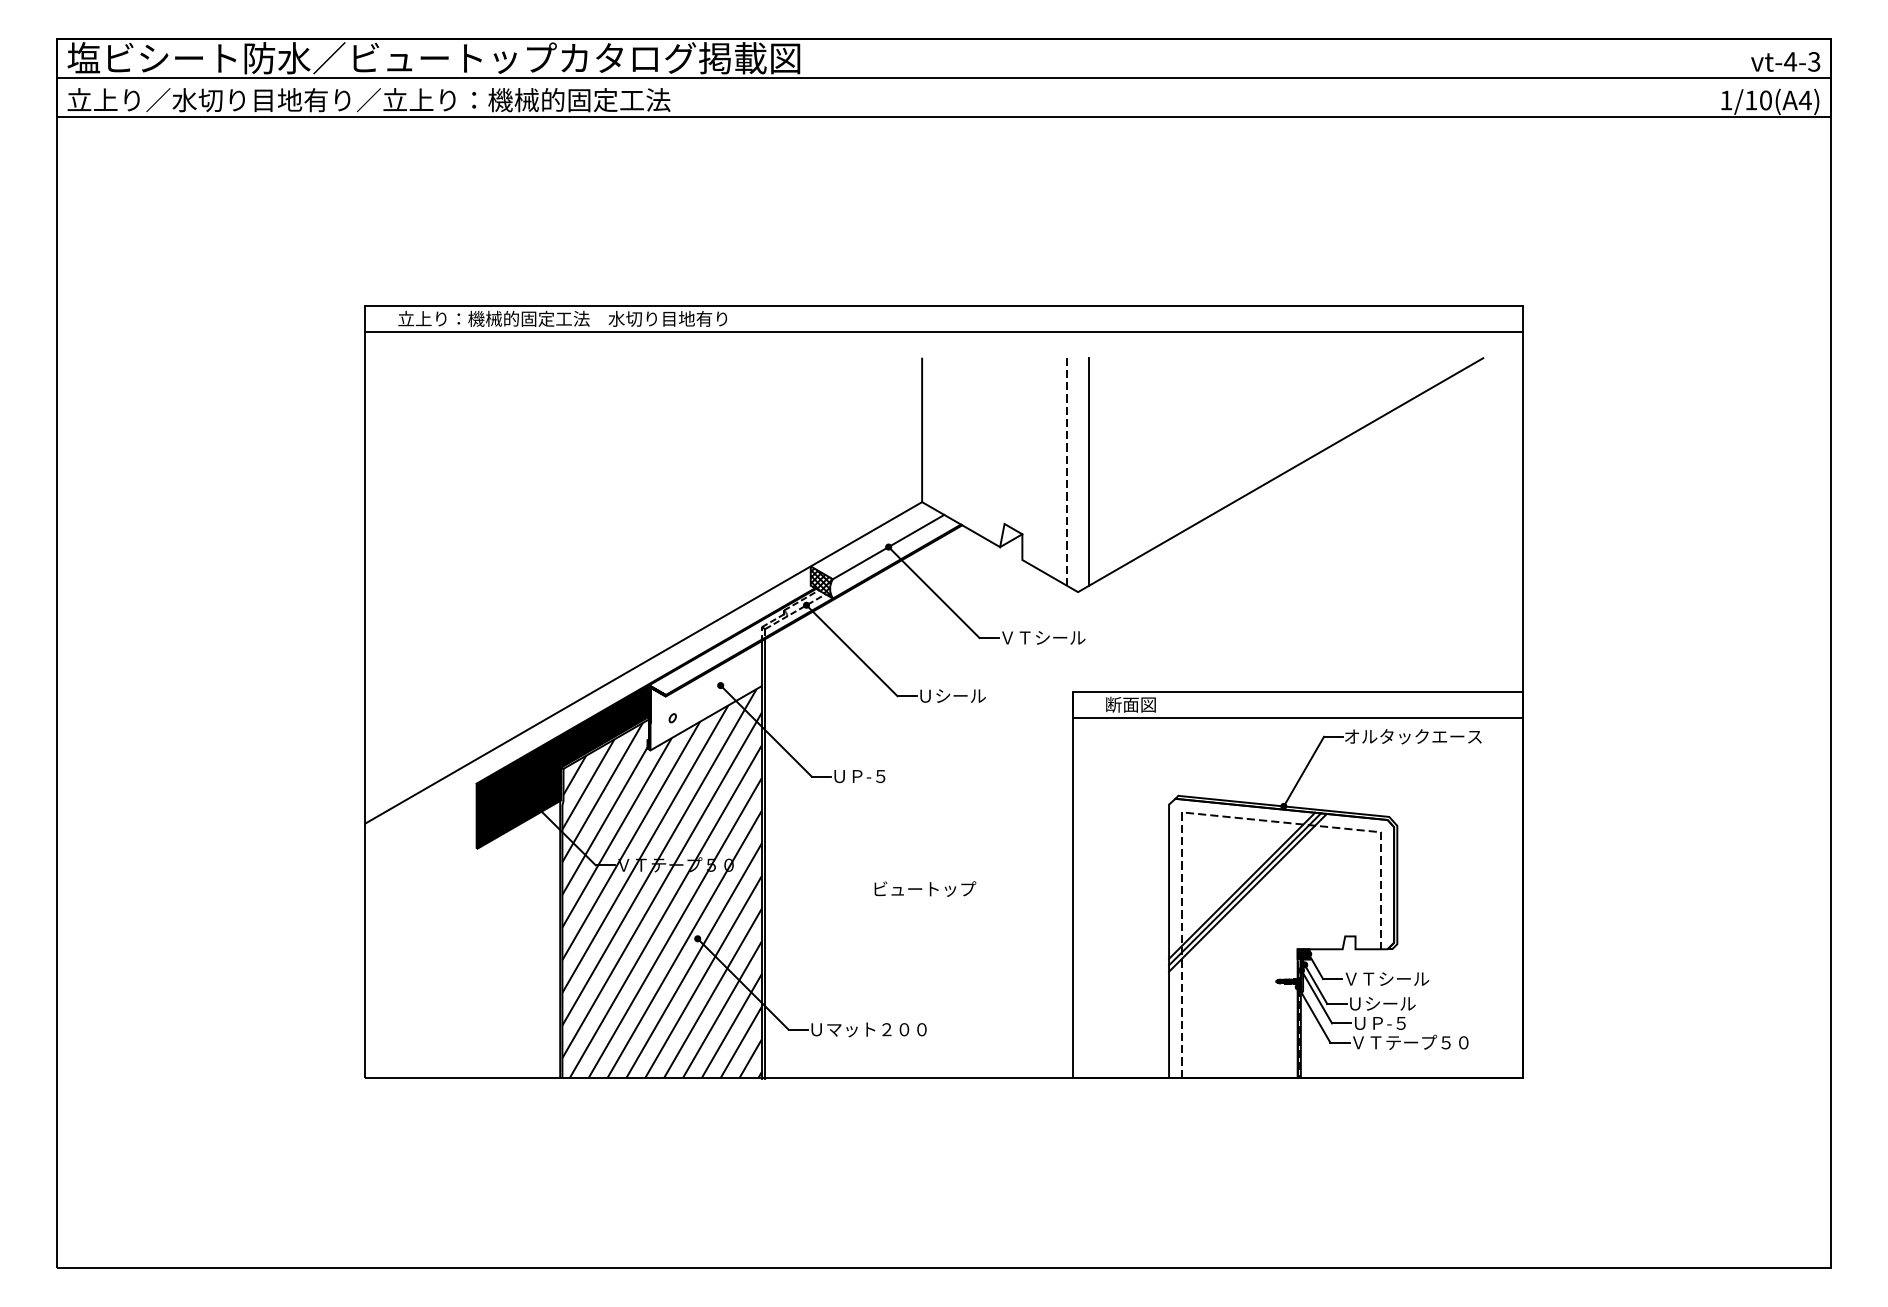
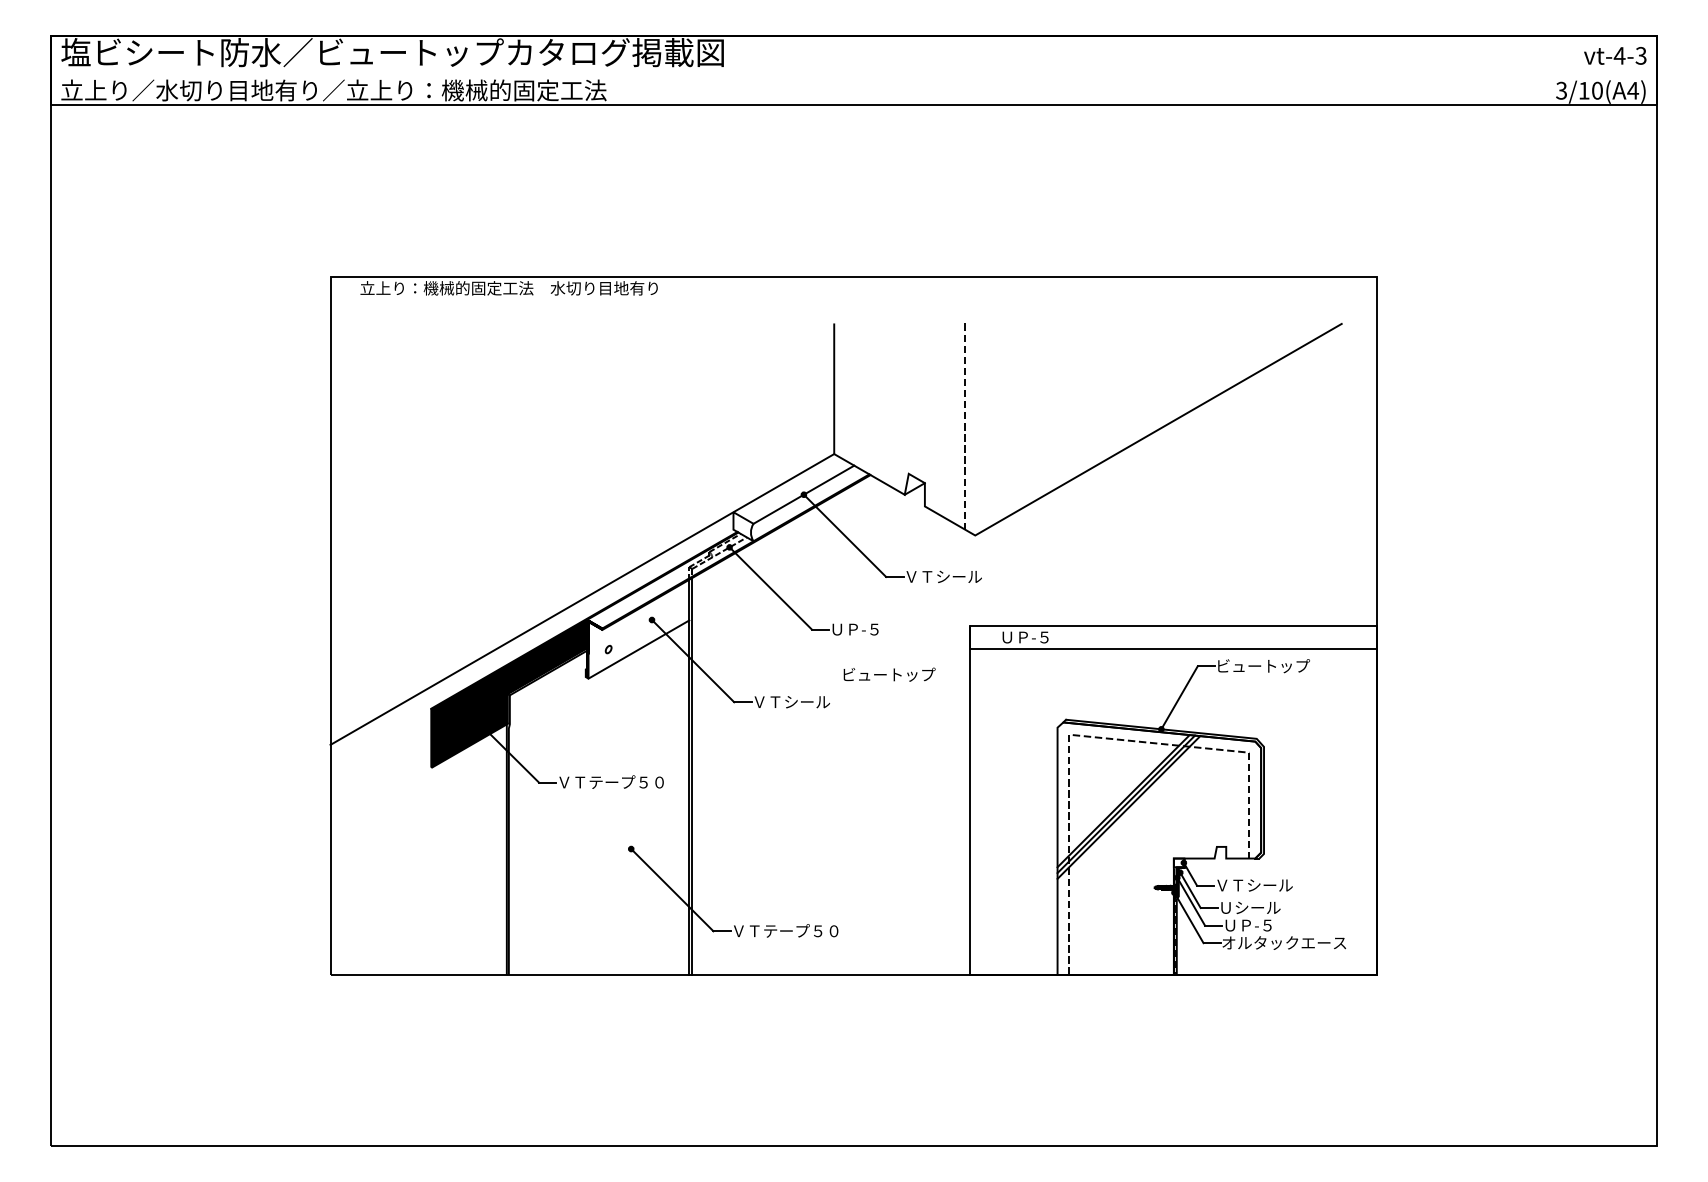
line: (943, 78) -> (853, 70), removed
text: (1726, 100) -> (1561, 90), 1/10(A4) -> 3/10(A4)
line: (943, 331) -> (853, 299), removed
line: (1089, 471) -> (985, 426), removed
hatch: (821, 581) -> (743, 525), removed
text: (960, 695) -> (868, 628), Ｕシール -> ＵＰ-５
text: (1132, 704) -> (1024, 637), 断面図 -> ＵＰ-５
text: (1413, 736) -> (1278, 666), オルタックエース -> ビュートップ
text: (875, 776) -> (792, 702), ＵＰ-５ -> ＶＴシール
hatch: (661, 883) -> (598, 799), removed
text: (925, 888) -> (889, 674), moved
hatch: (1303, 953) -> (1179, 862), removed
text: (860, 1029) -> (778, 931), Ｕマット２００ -> ＶＴテープ５０
text: (1419, 1042) -> (1284, 942), ＶＴテープ５０ -> オルタックエース

